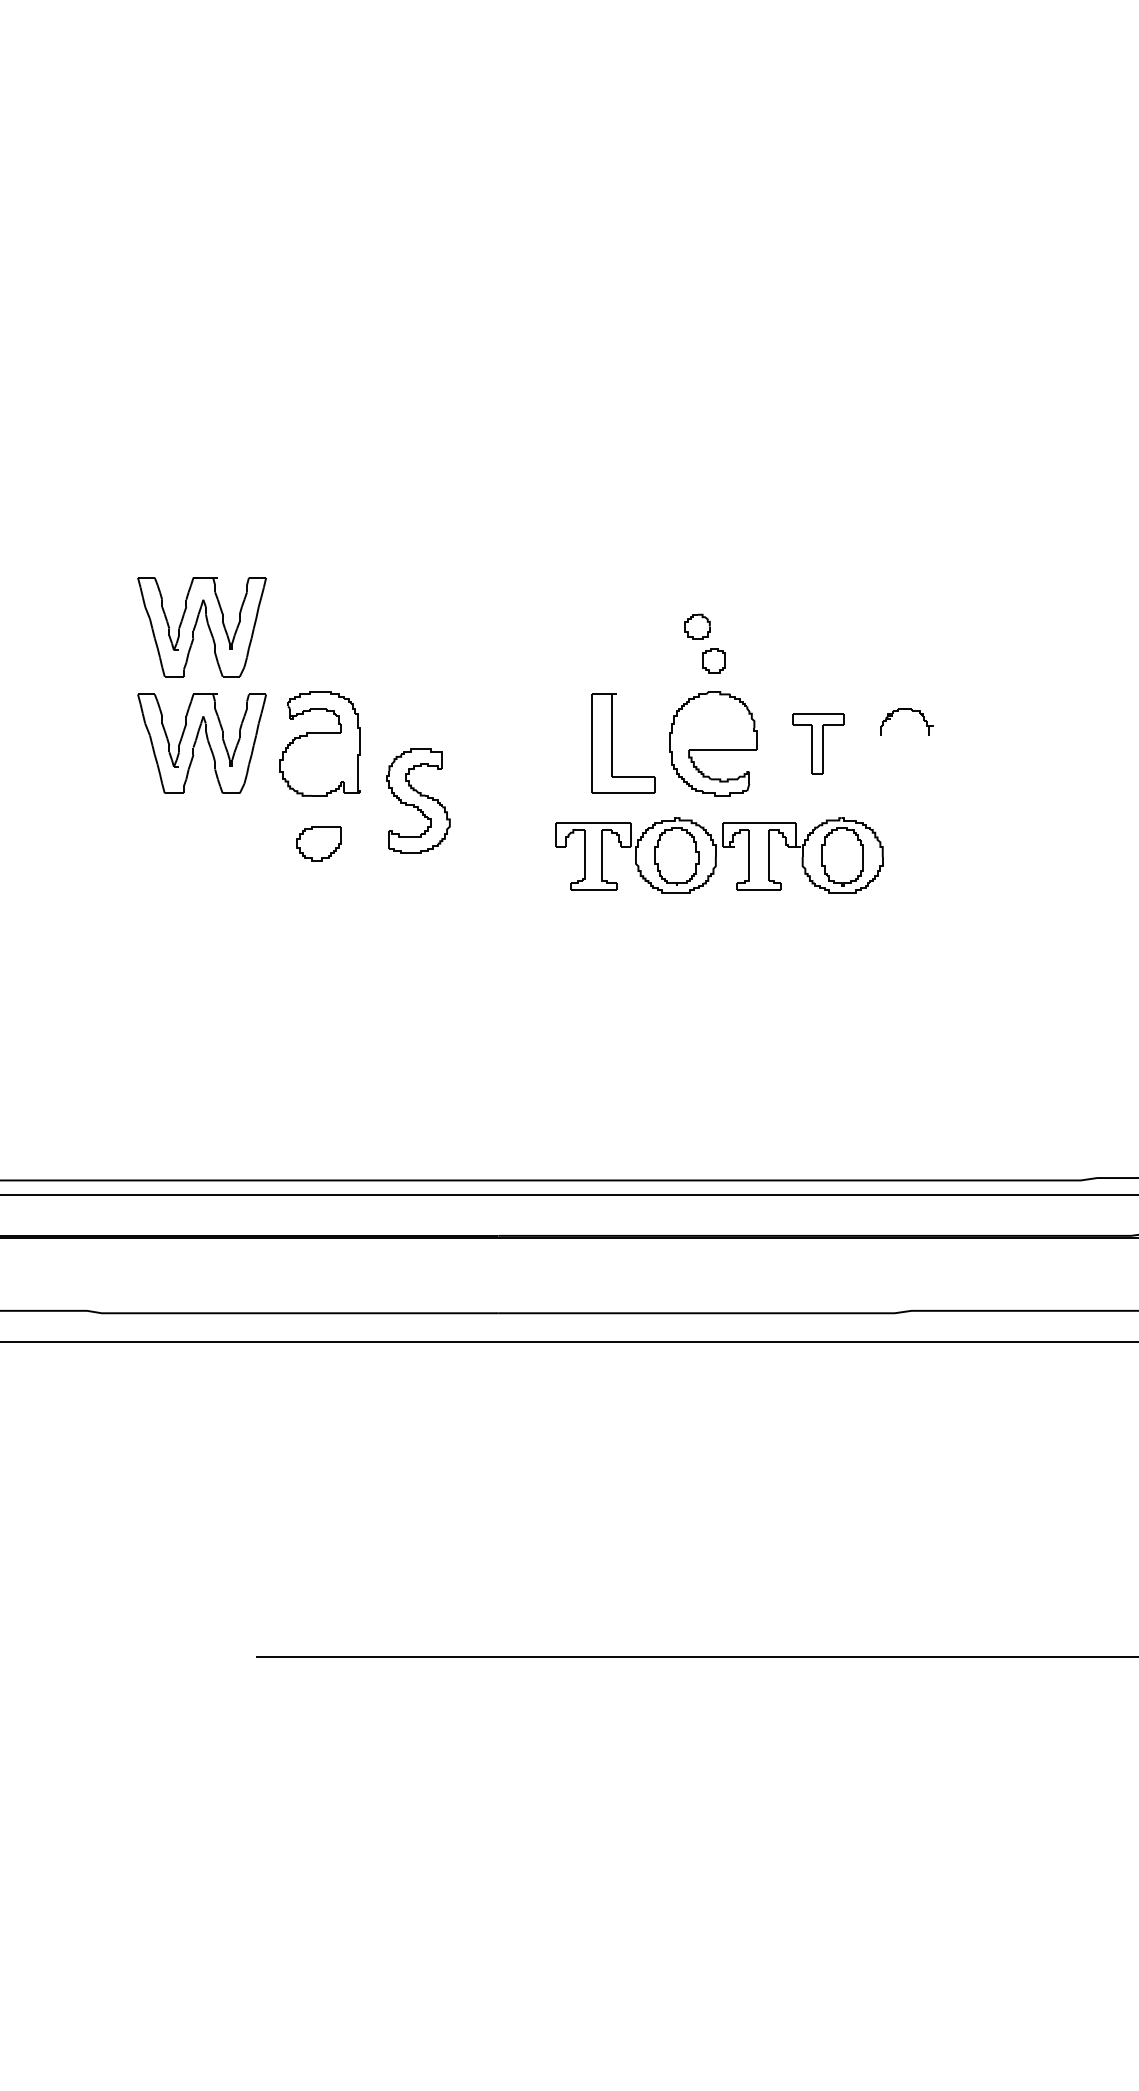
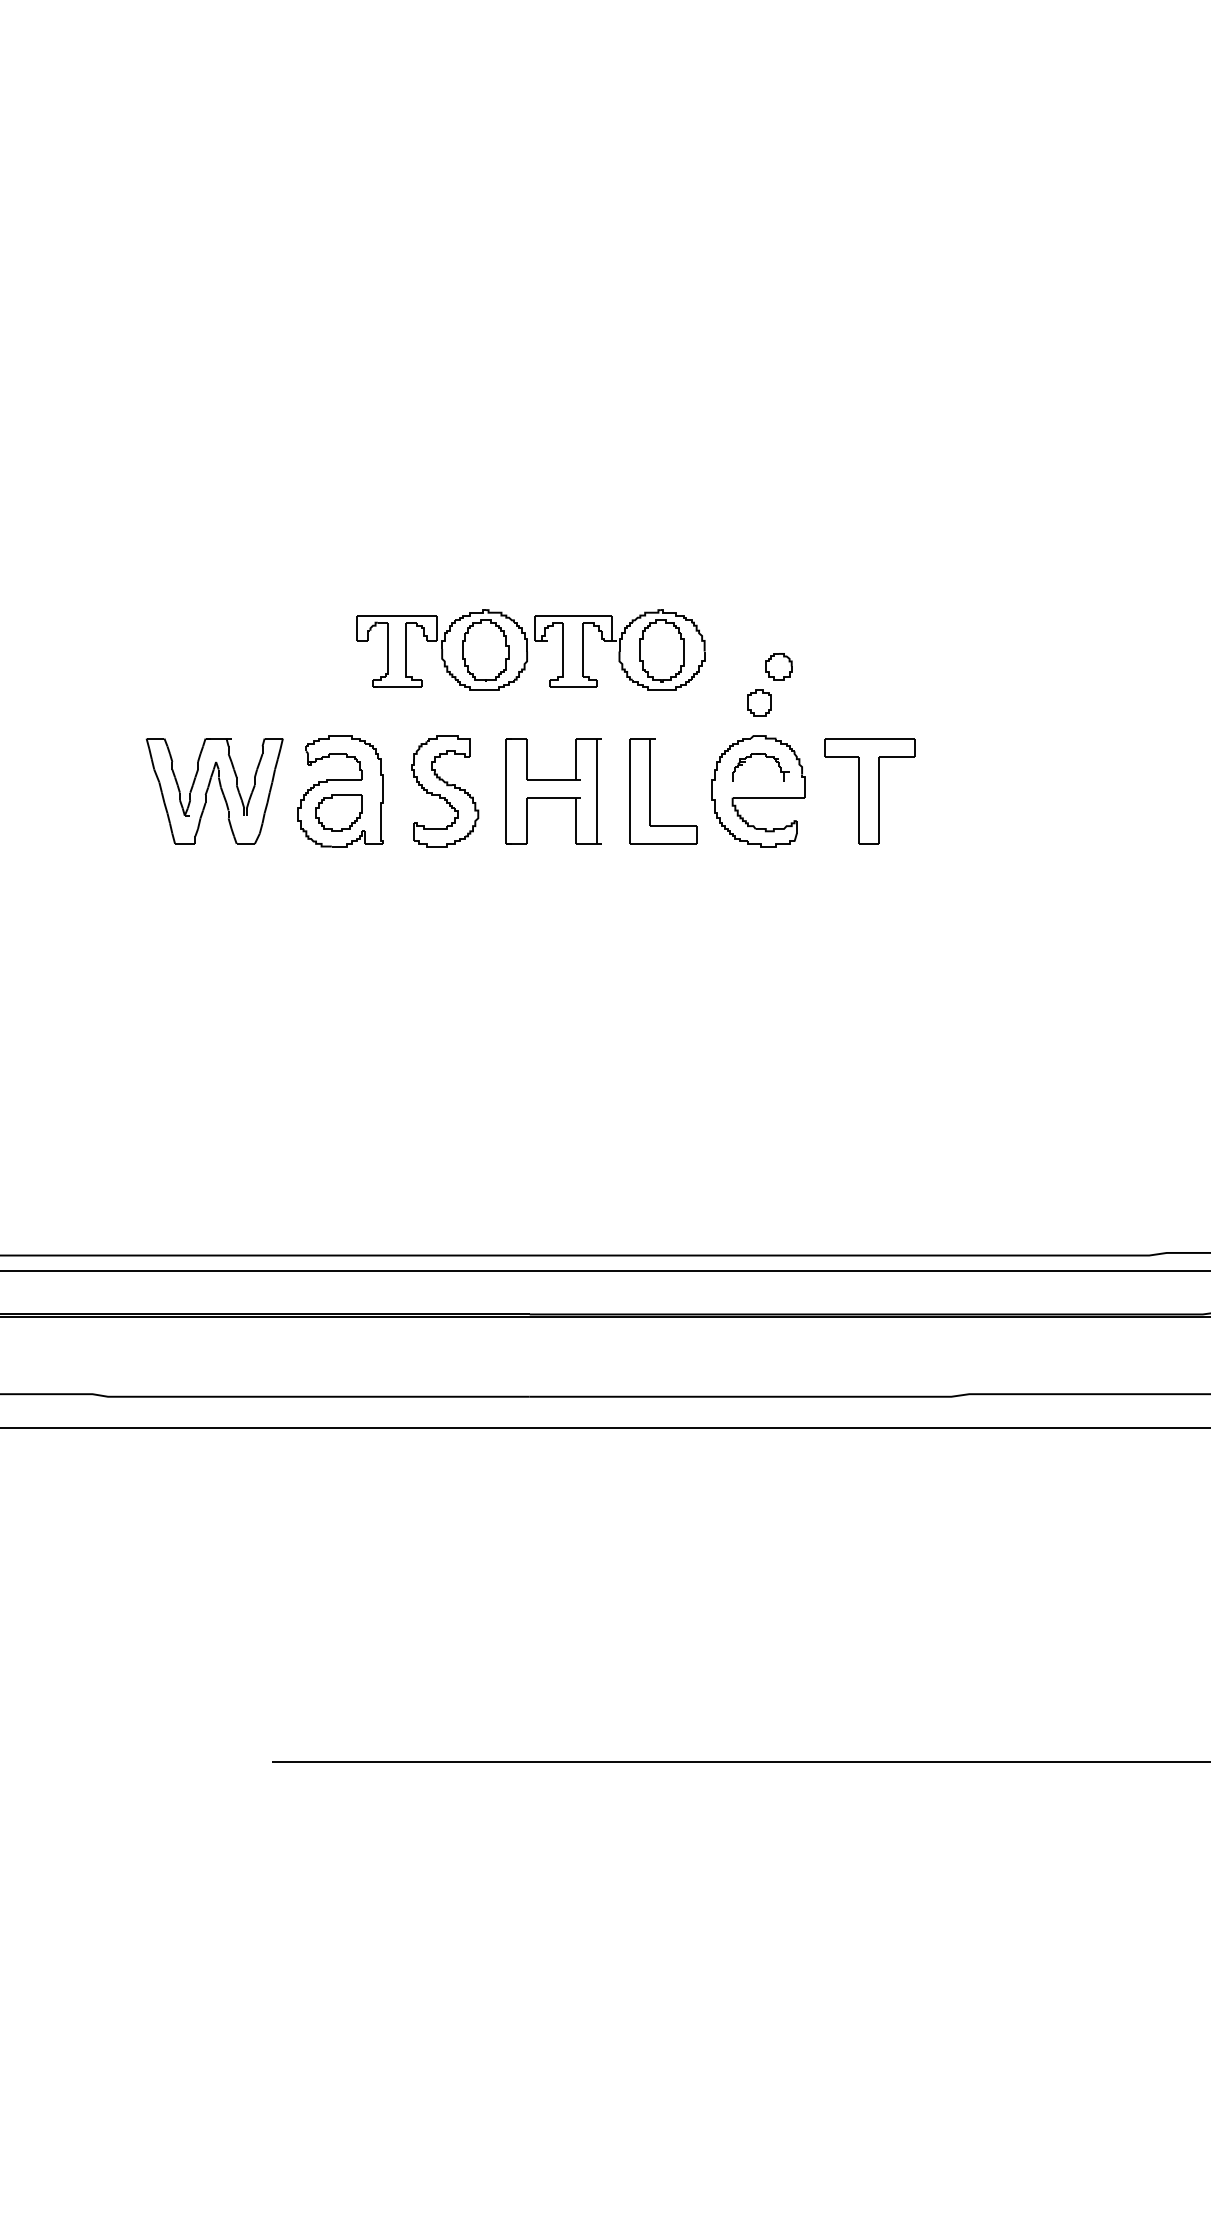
part: (196, 626) -> (208, 666), removed
part: (697, 626) -> (778, 666), moved
part: (912, 712) -> (766, 757), moved
part: (520, 744) -> (553, 791), added
part: (817, 744) -> (869, 791), size x1.67
part: (419, 801) -> (445, 791), moved
part: (318, 842) -> (338, 812), moved
part: (719, 855) -> (530, 649), moved

